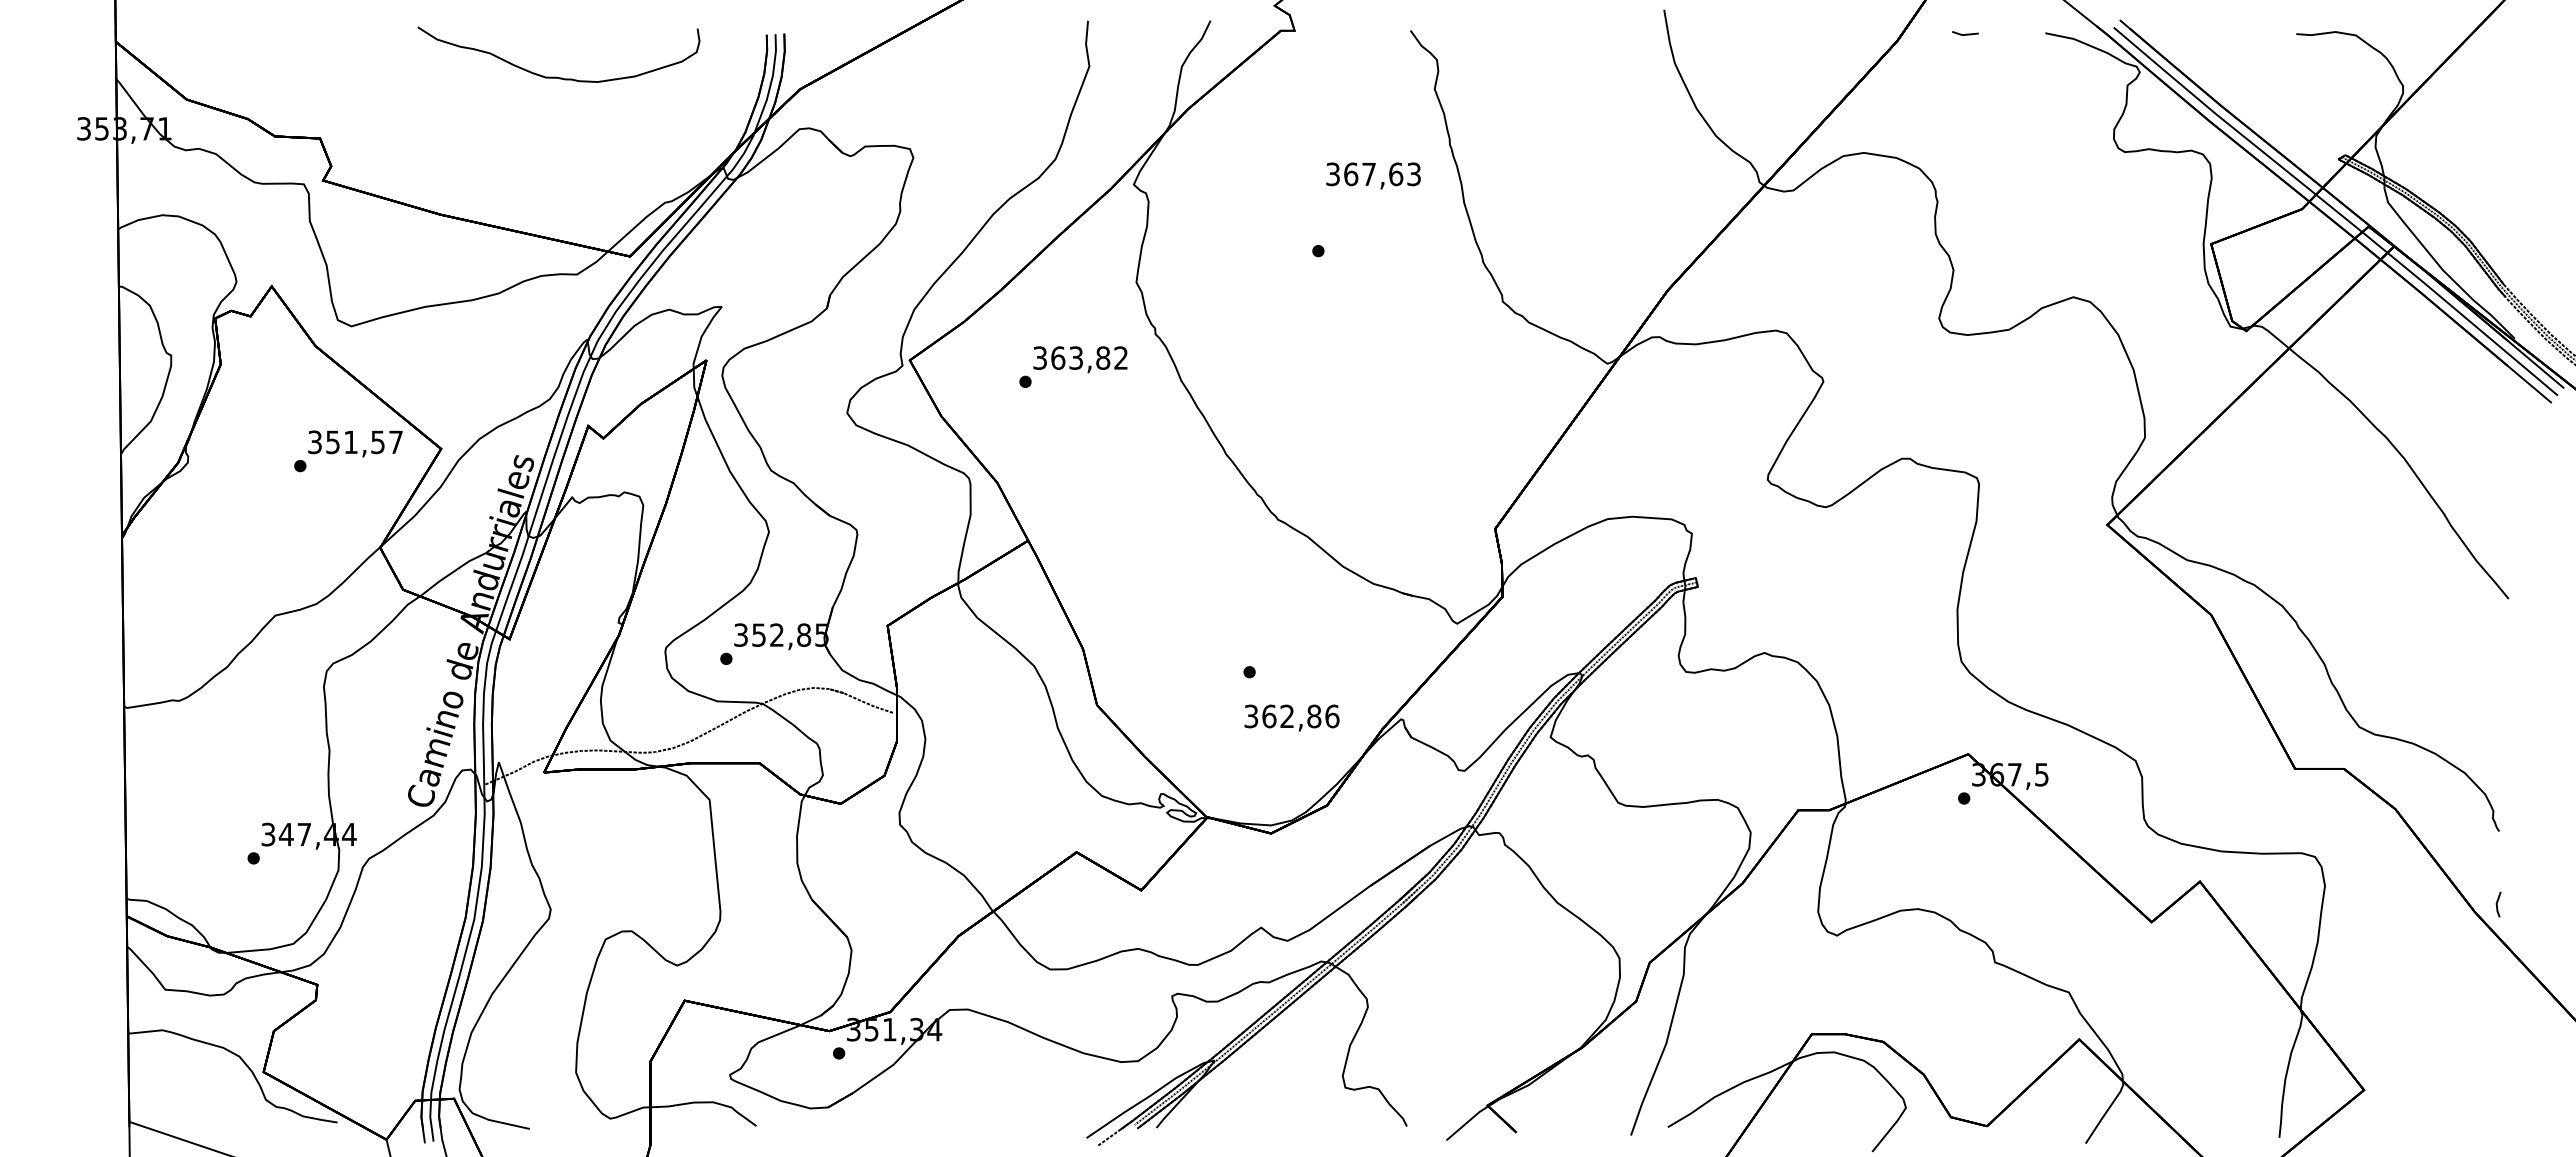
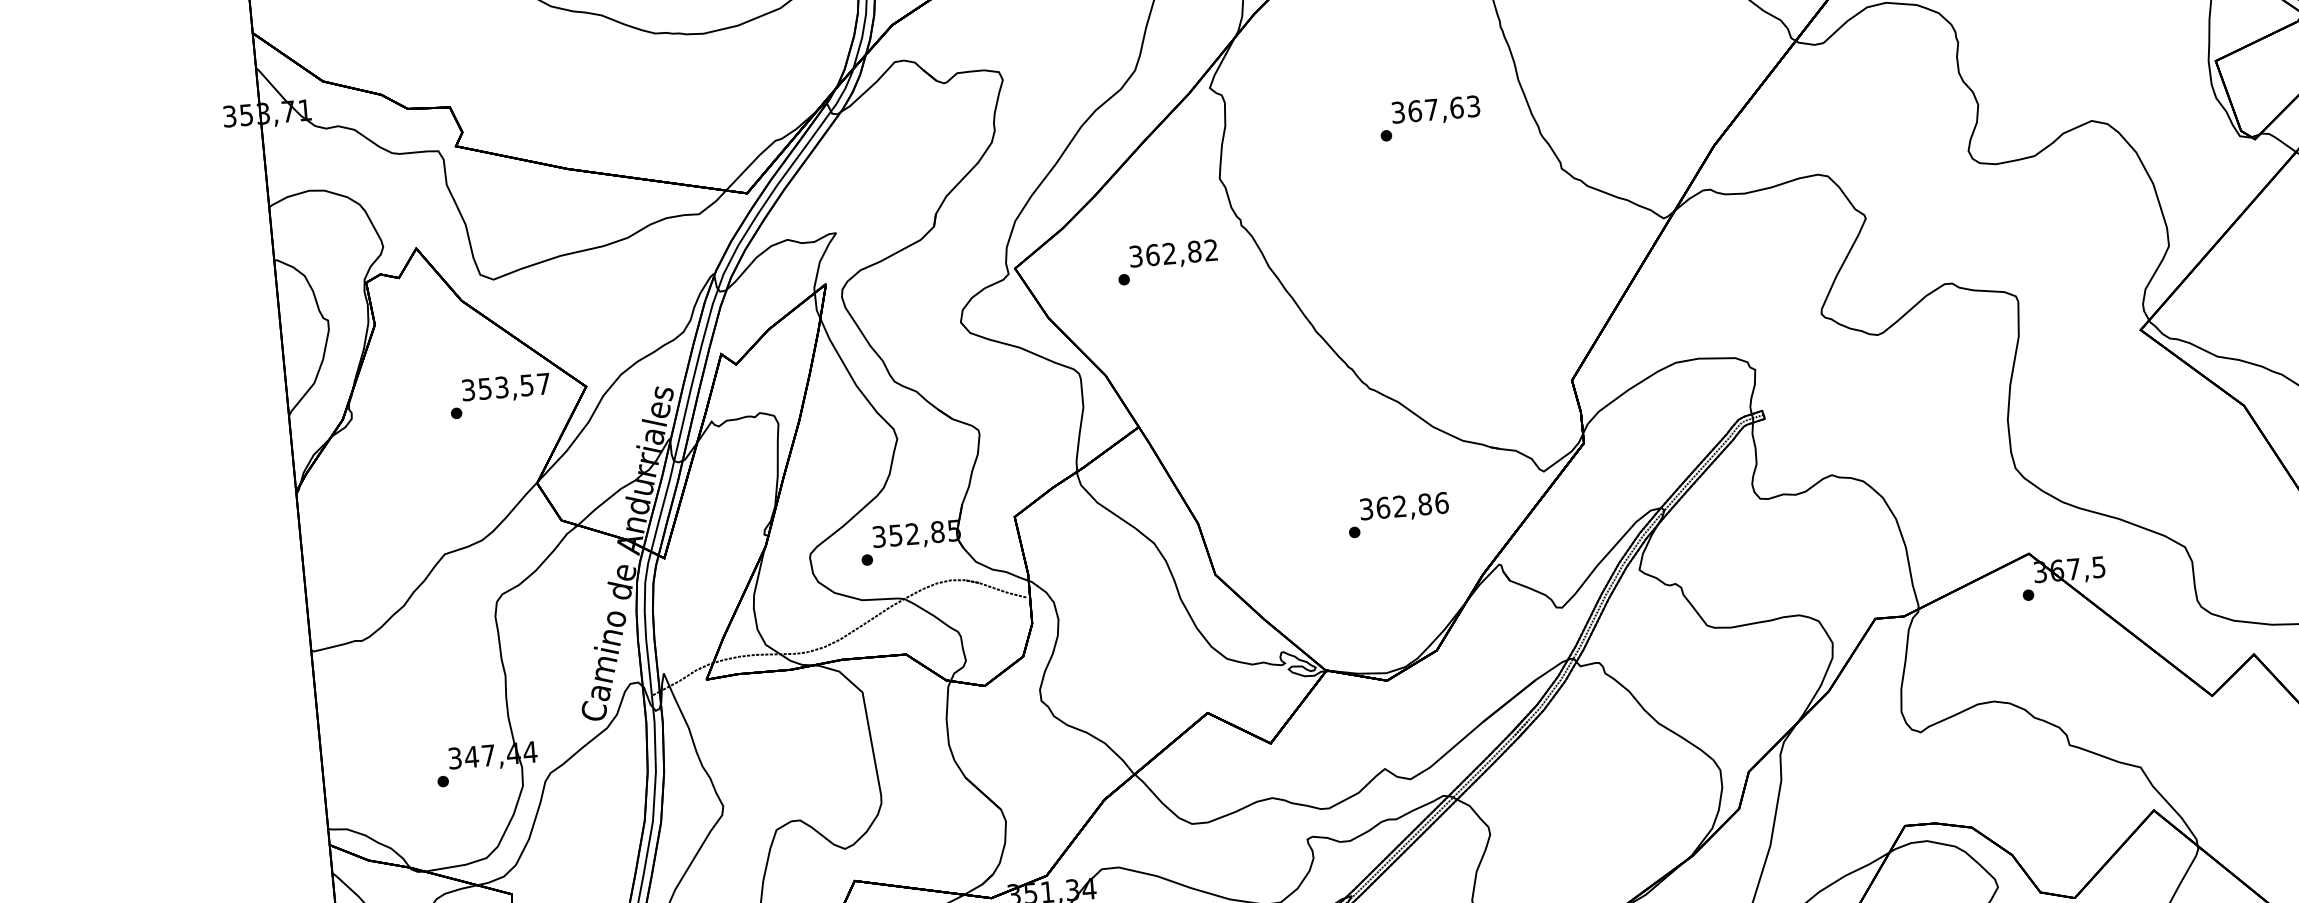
text: (1373, 175) -> (1435, 110), moved
text: (1075, 357) -> (1168, 253), 363,82 -> 362,82
text: (350, 442) -> (501, 387), 351,57 -> 353,57
text: (1291, 717) -> (1403, 507), moved

